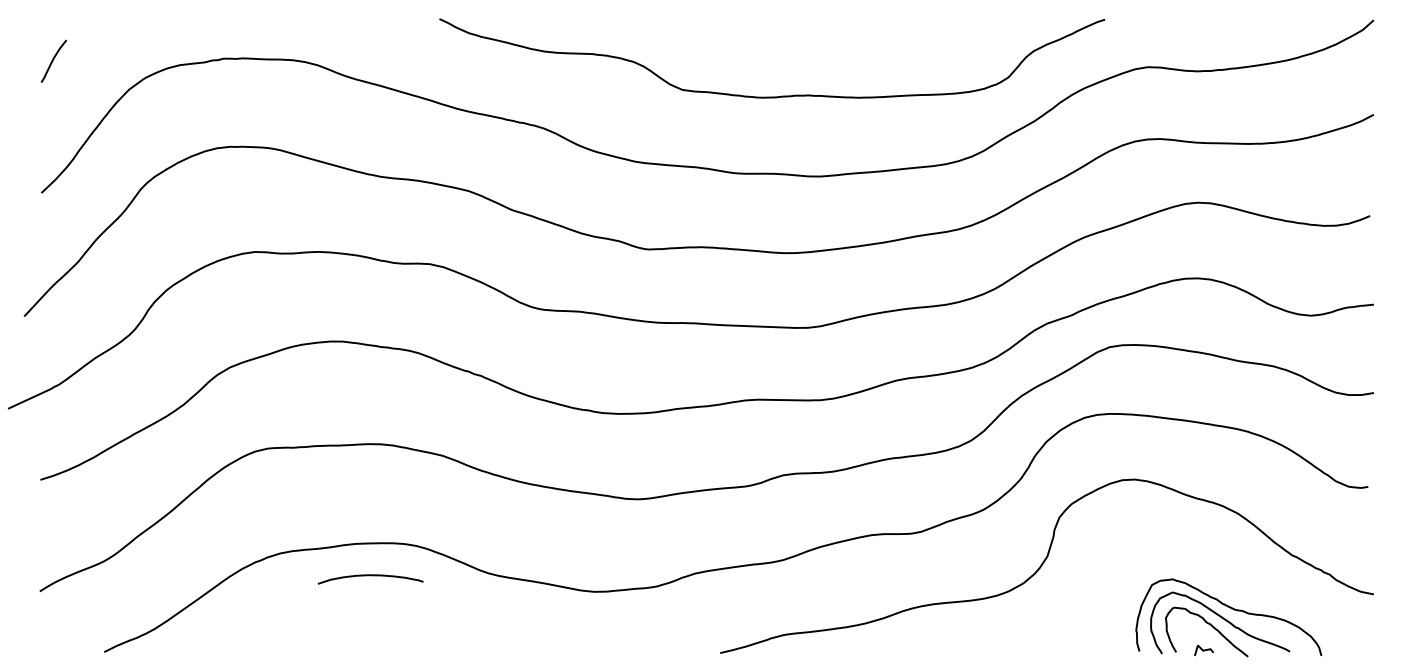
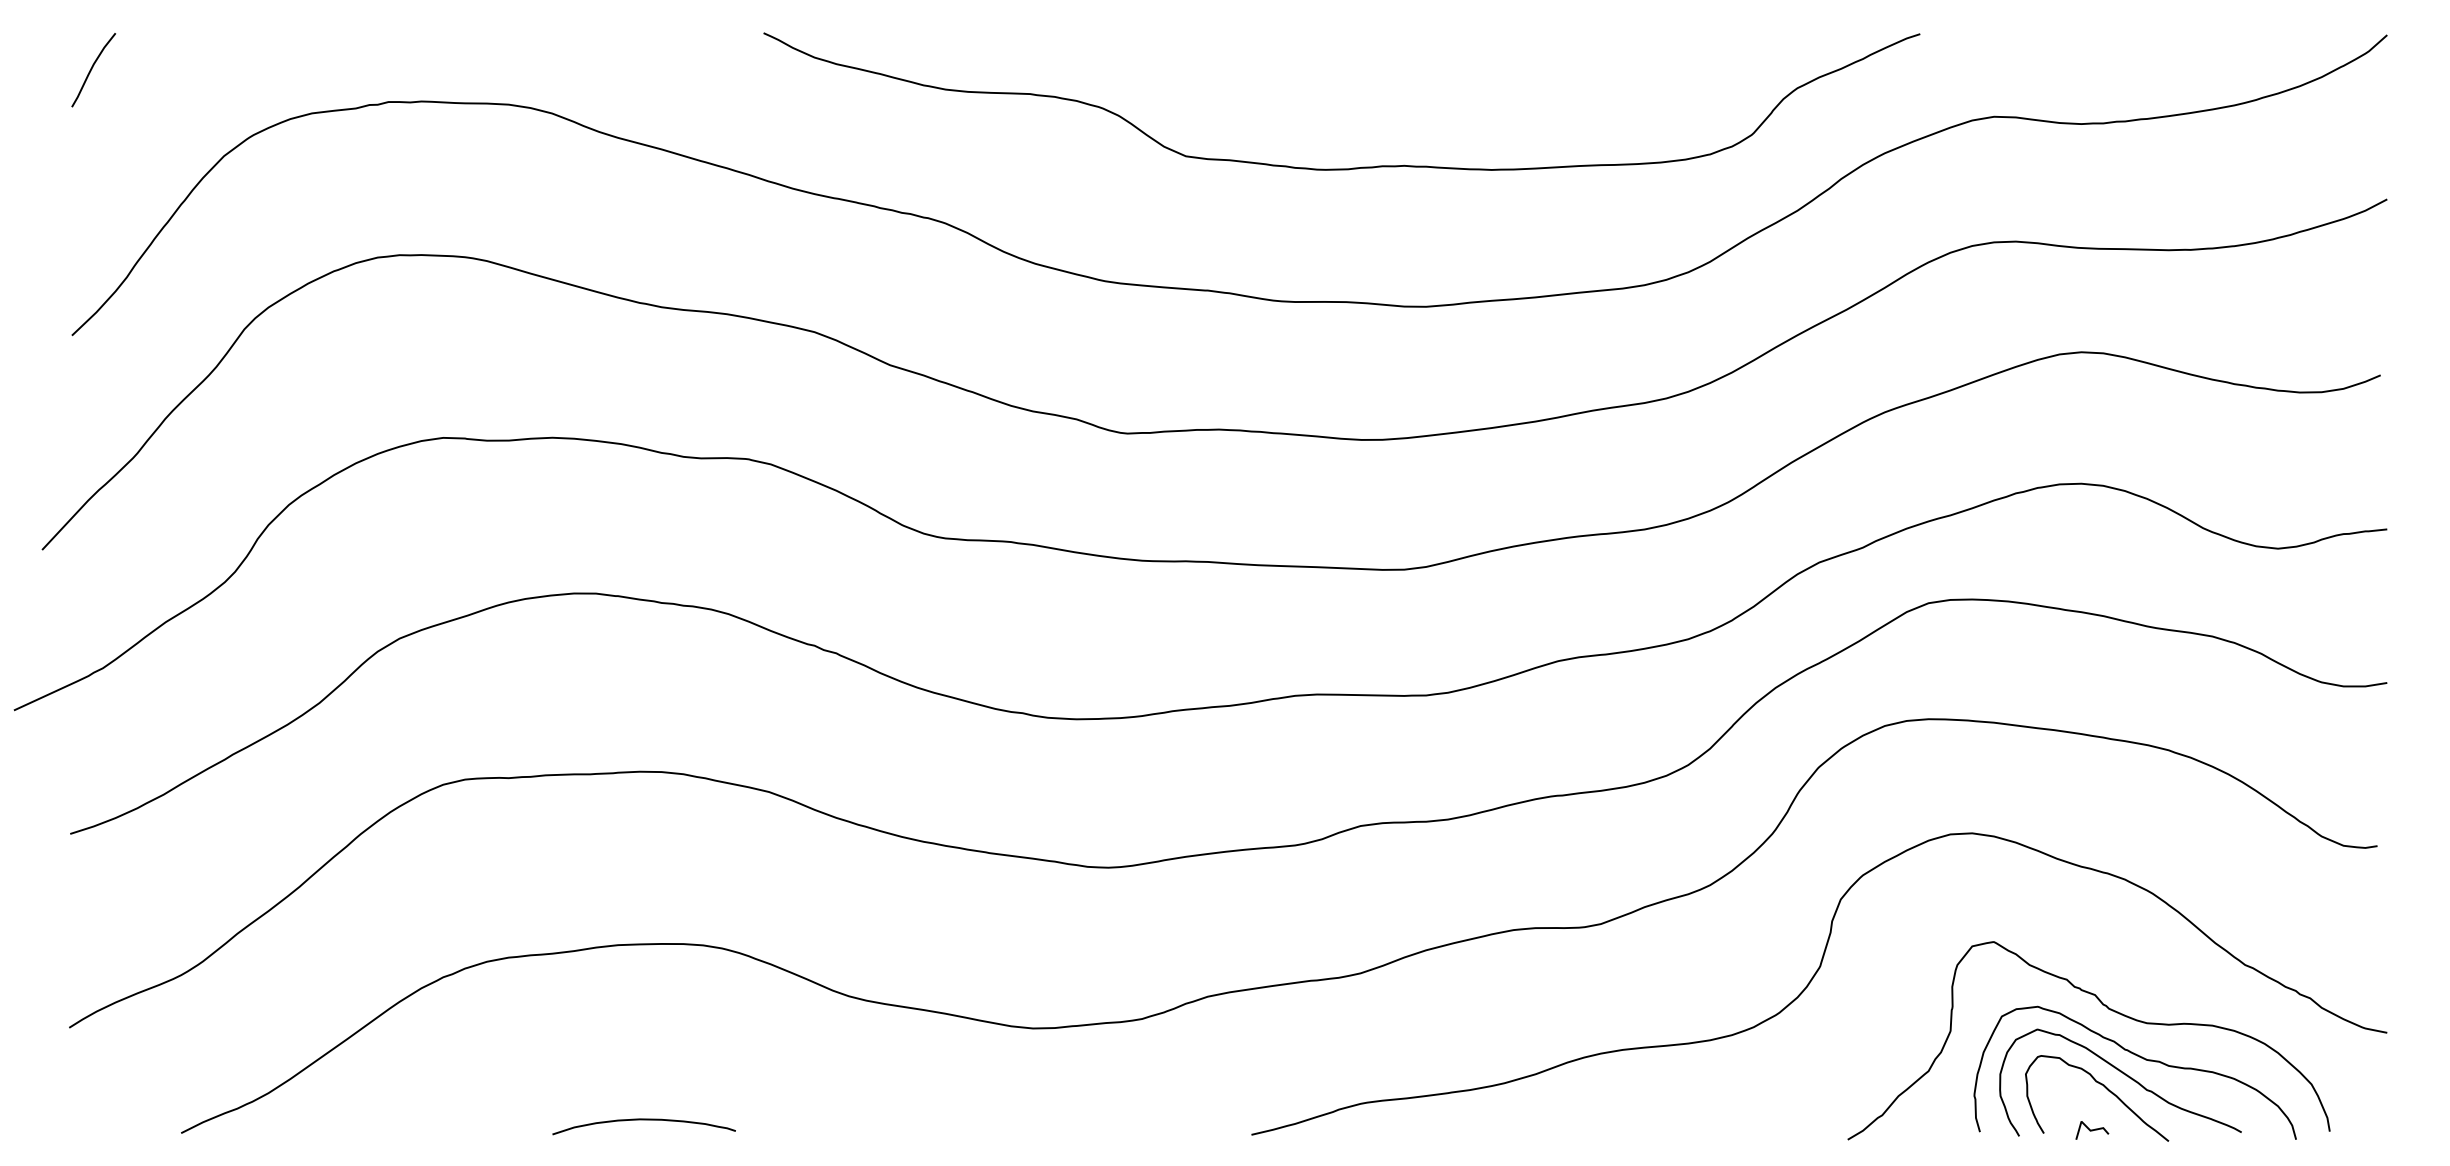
curve: (53, 60) -> (92, 68), moved
curve: (370, 576) -> (643, 1121), moved
curve: (1213, 581) -> (2108, 1010), added

